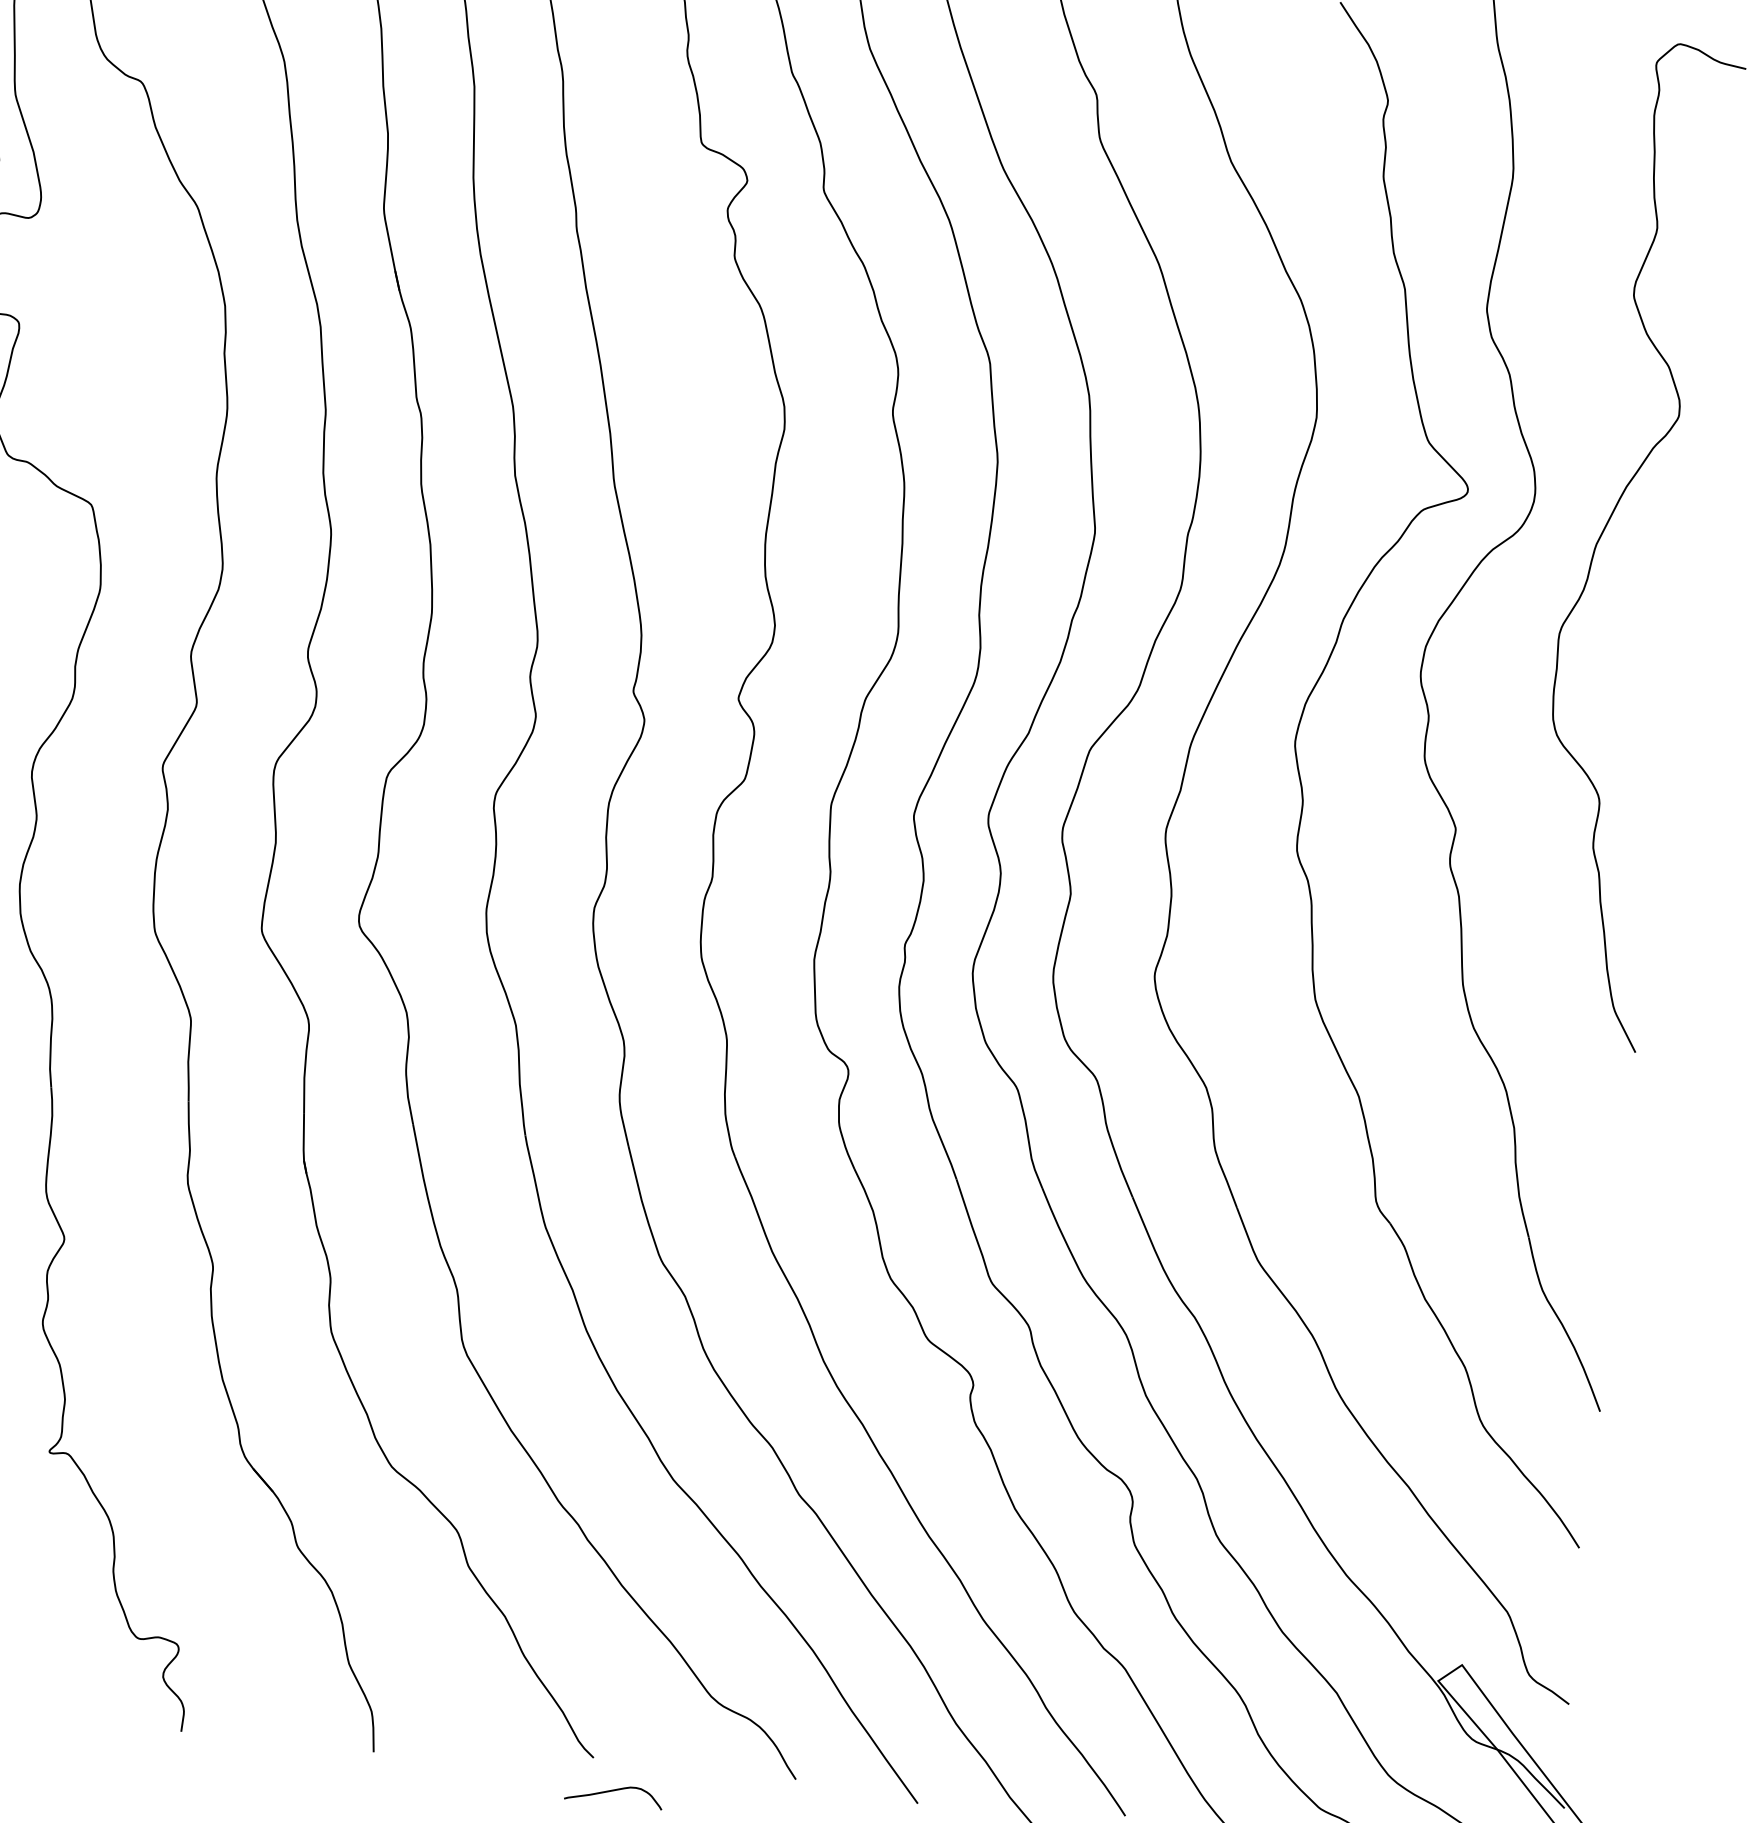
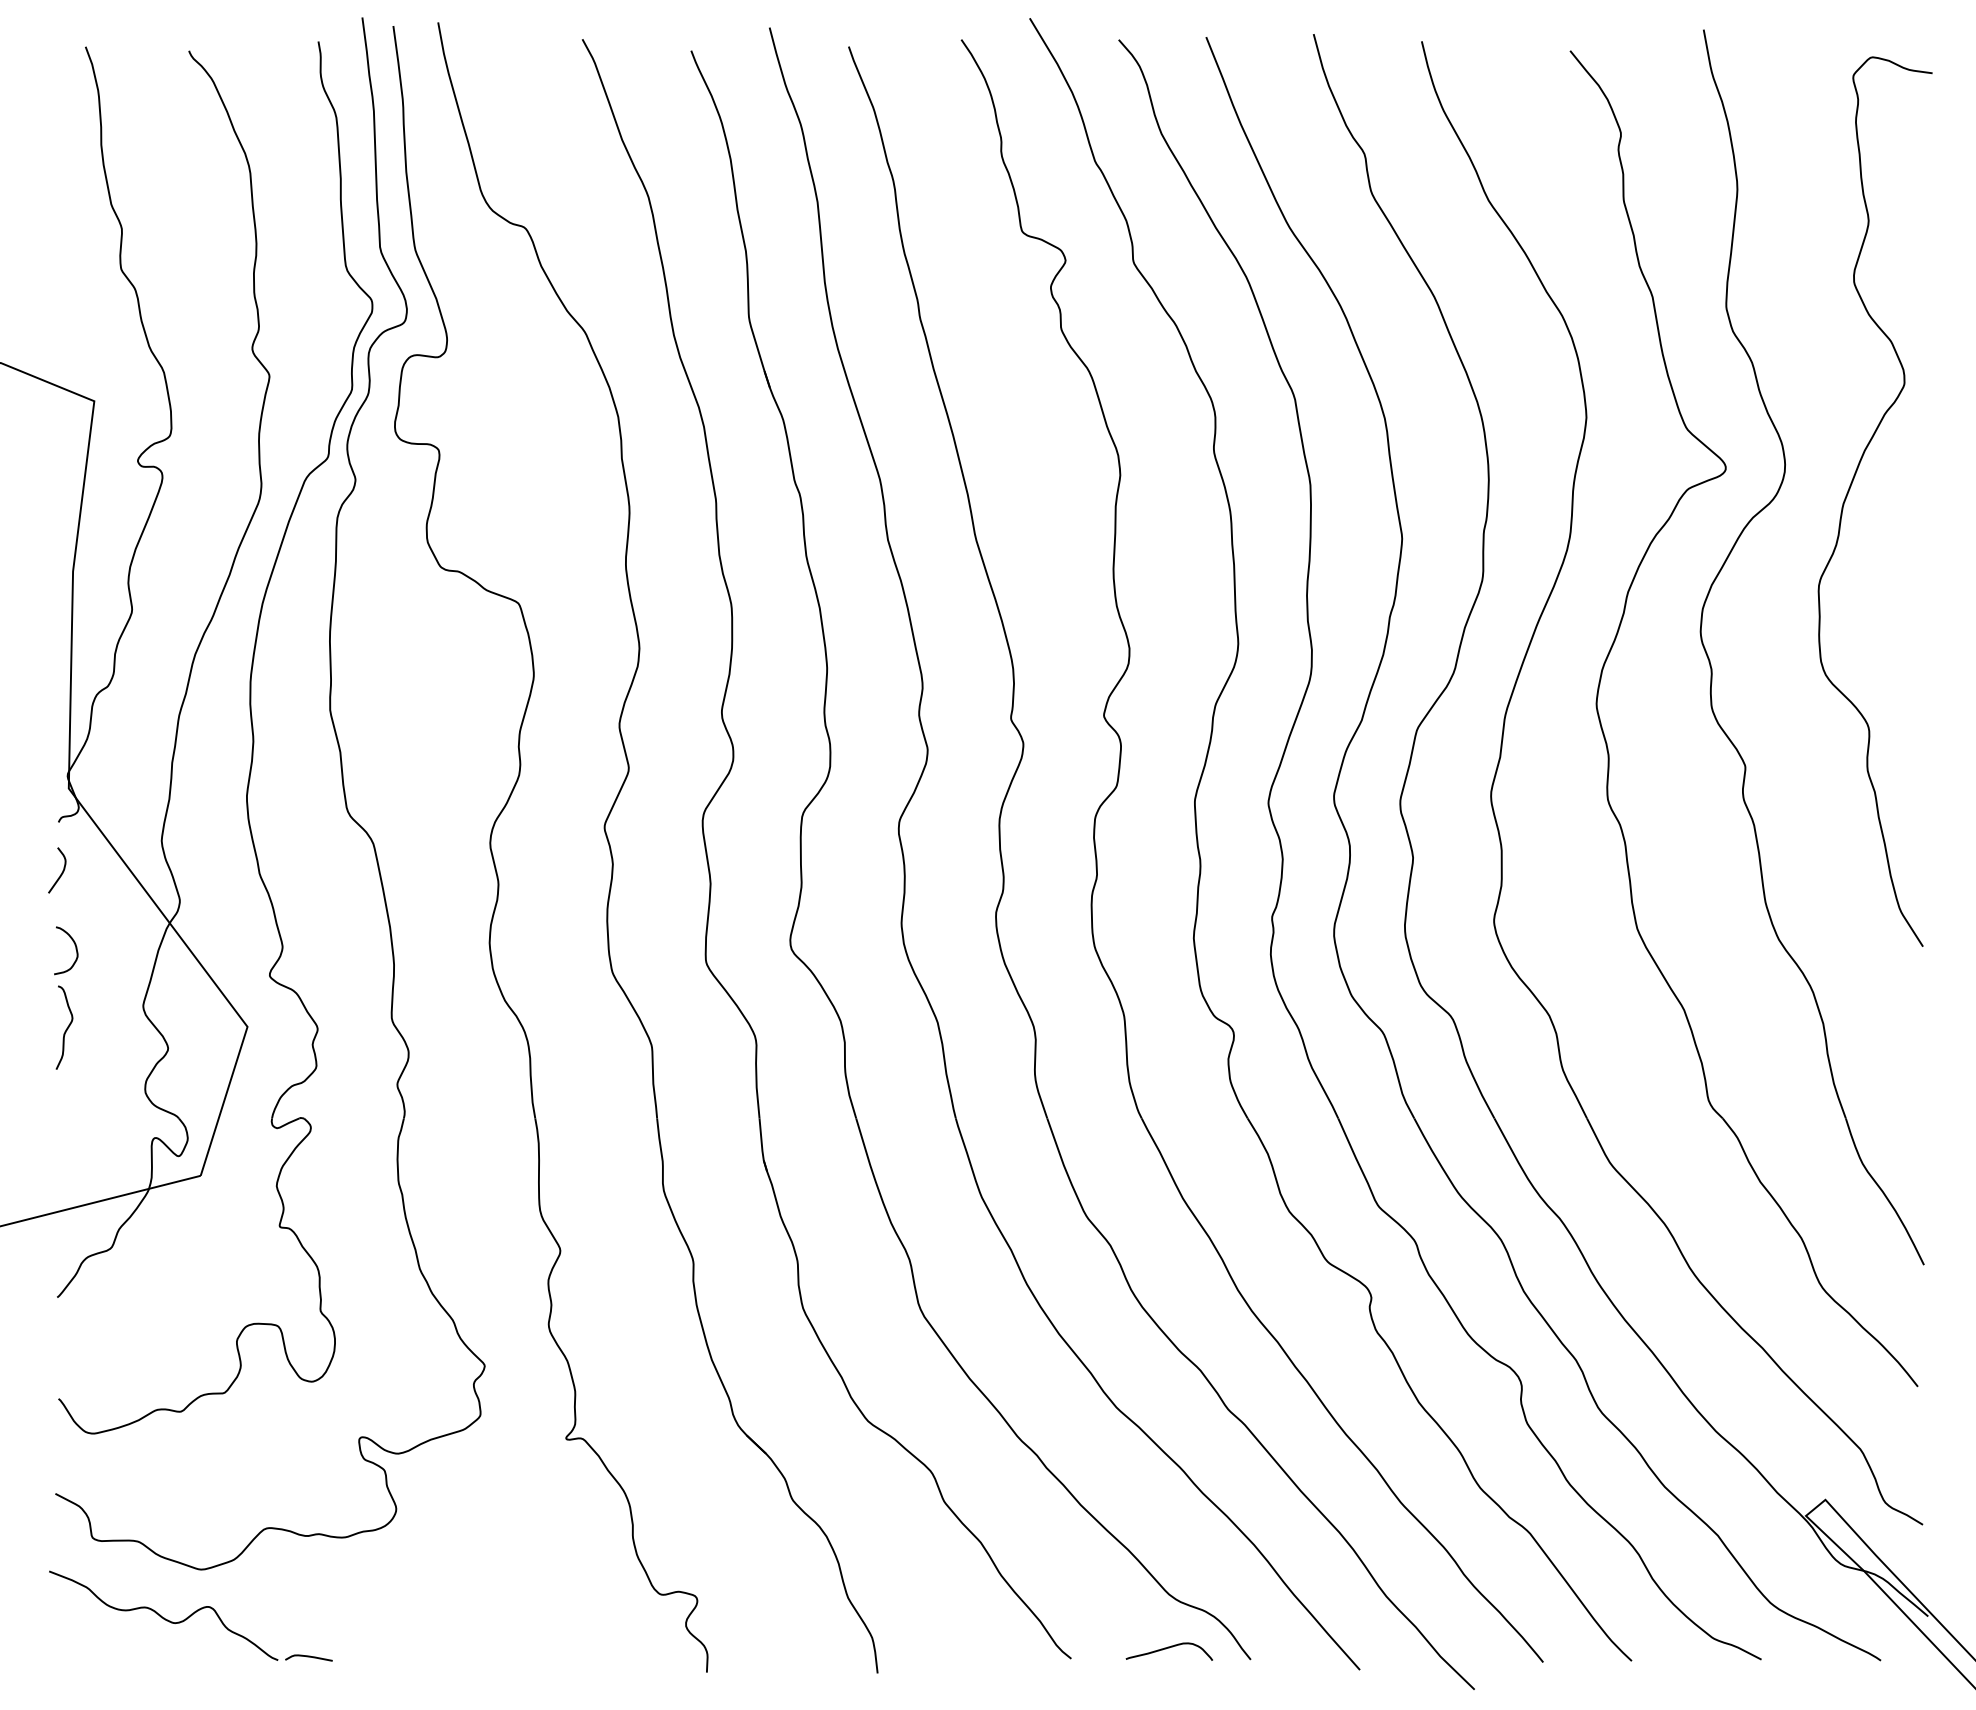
curve: (610, 1792) -> (1166, 1649), moved

